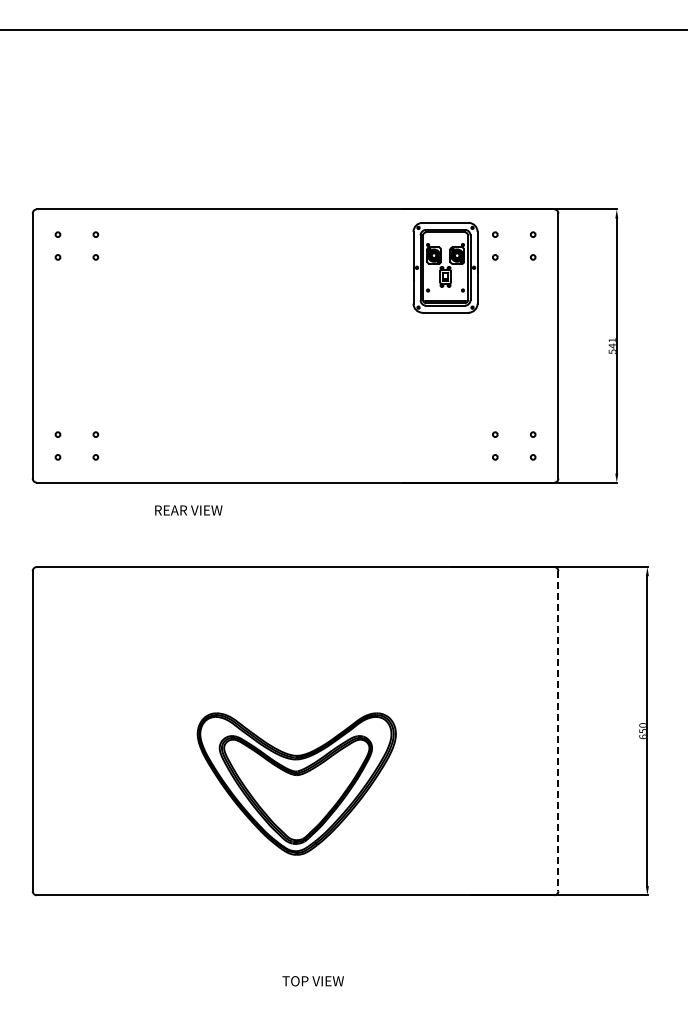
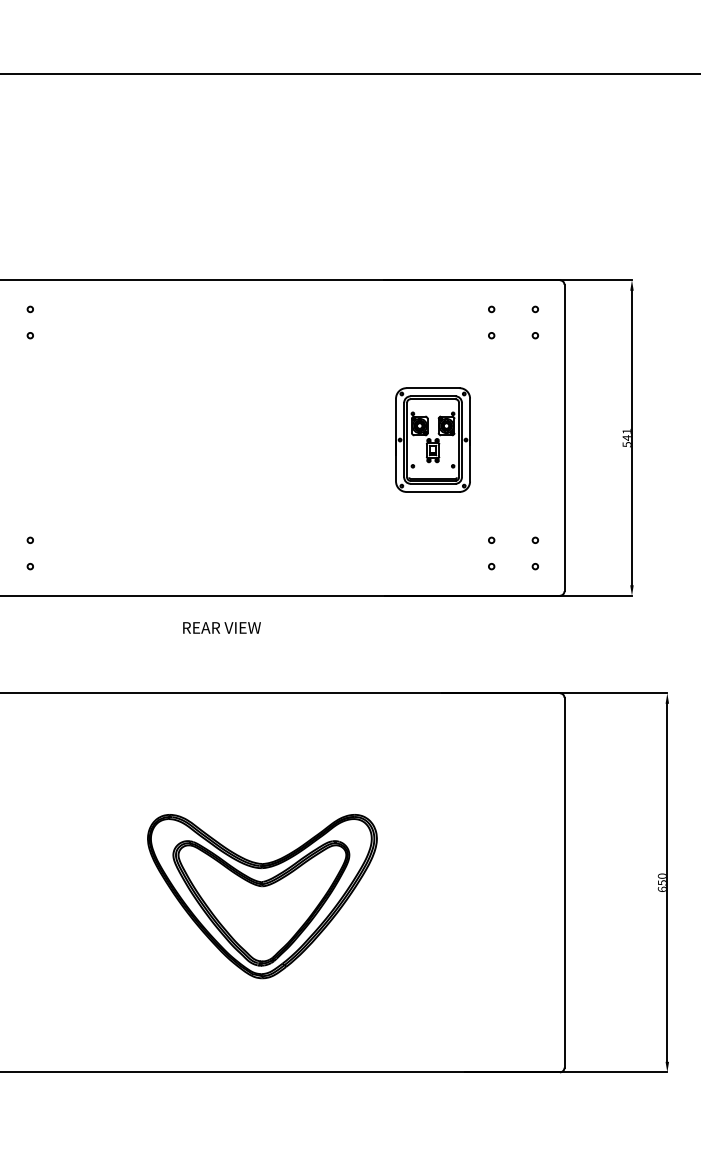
part: (445, 267) -> (432, 439), moved
text: (188, 510) -> (221, 627), moved
line: (558, 731) -> (564, 883), dashed -> solid
part: (296, 783) -> (262, 895), moved

